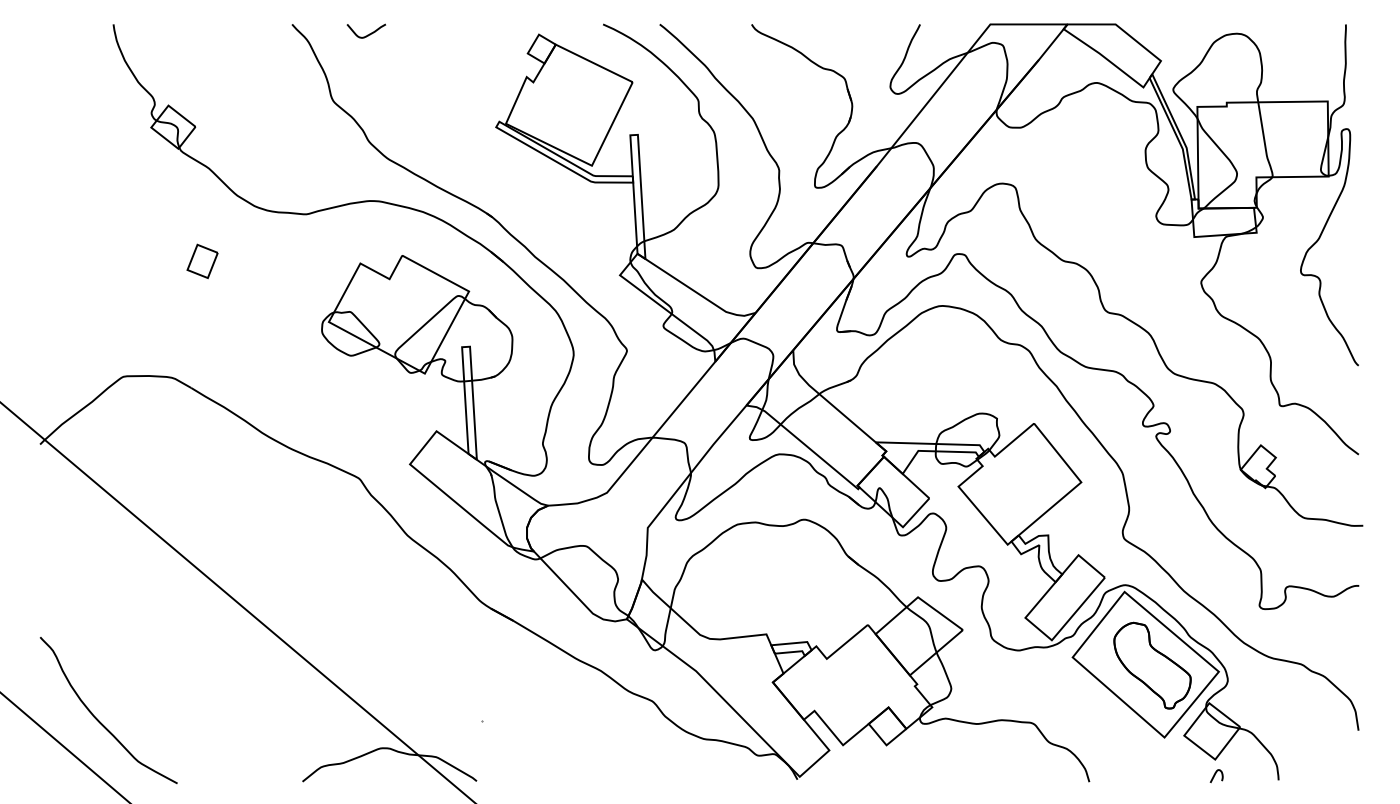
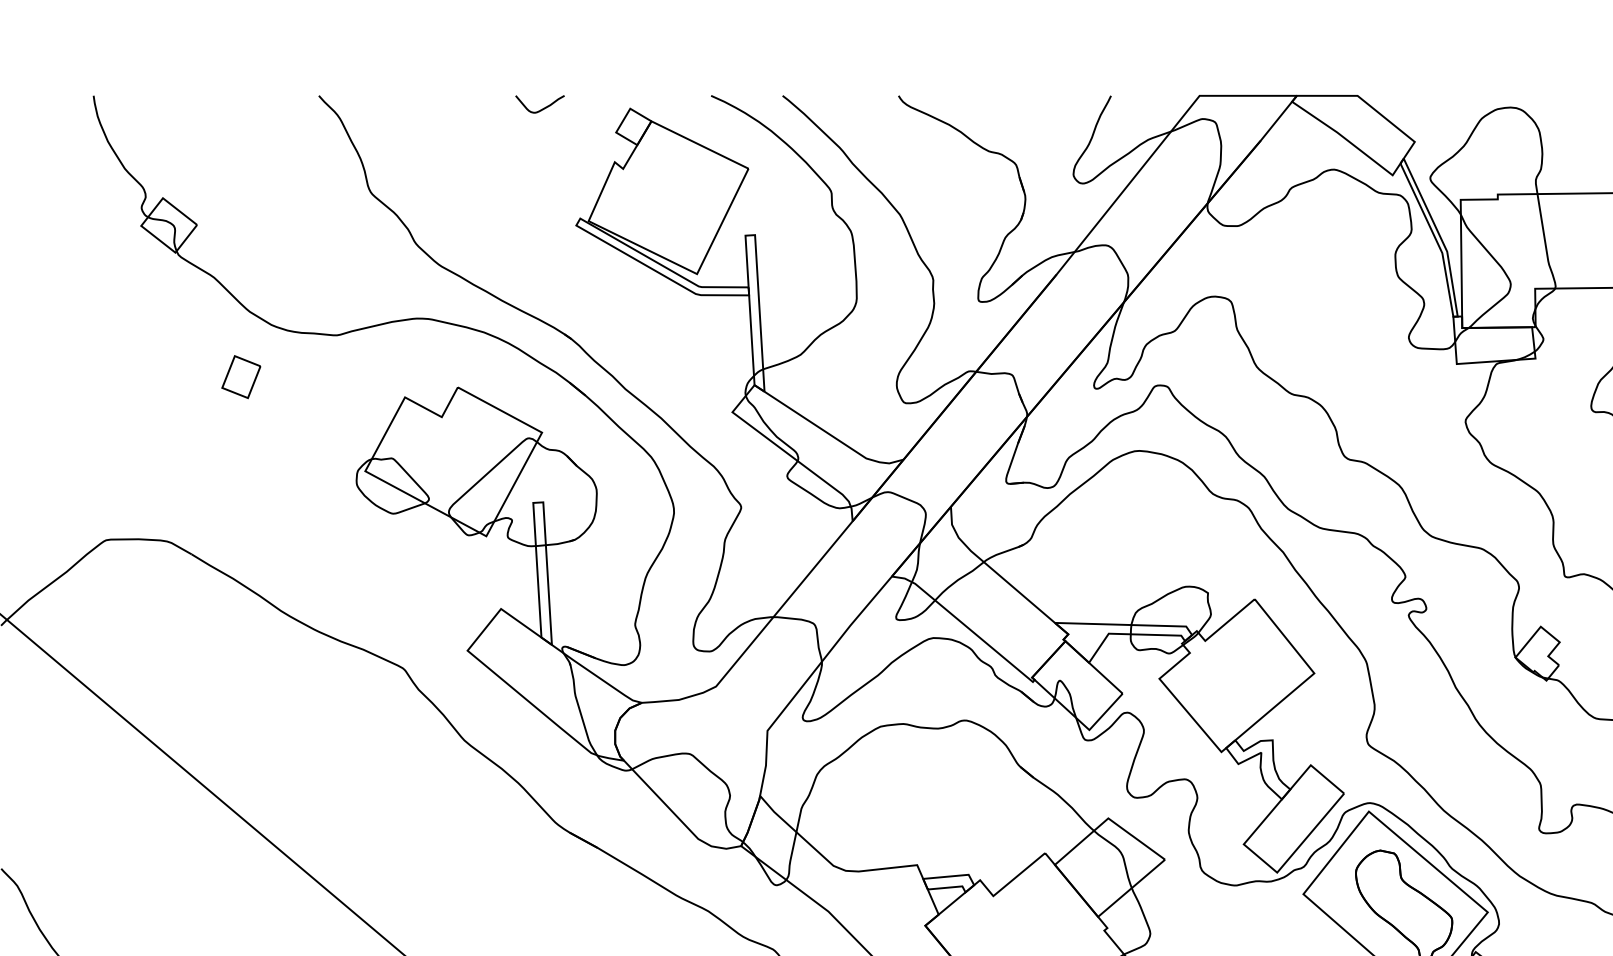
curve: (367, 34) -> (541, 108), moved
part: (202, 261) -> (241, 377), moved

